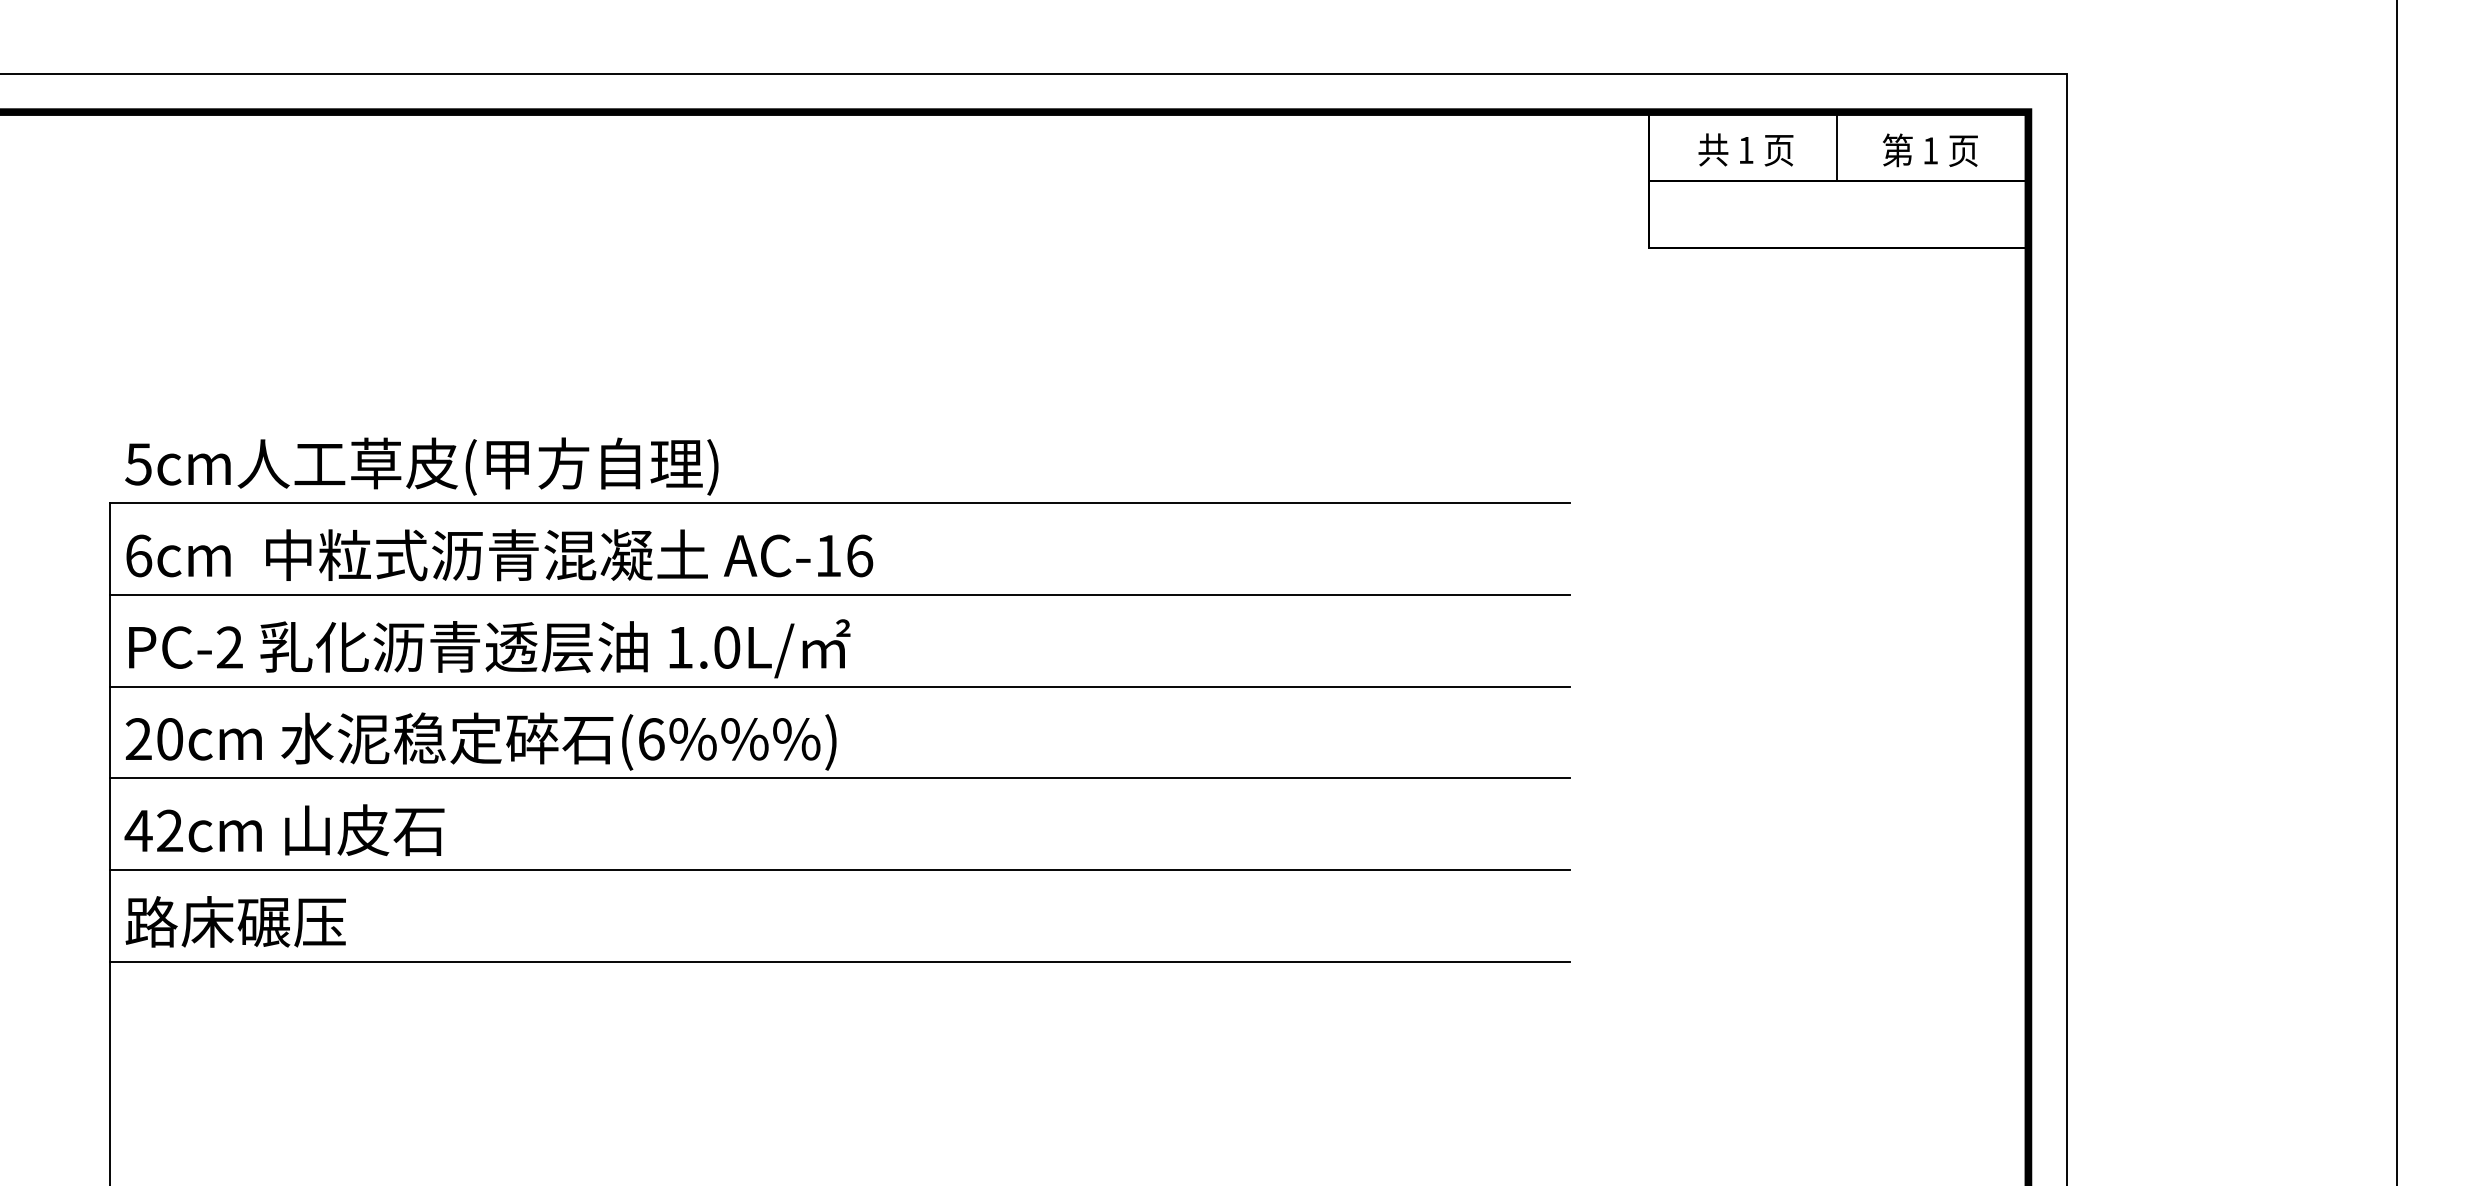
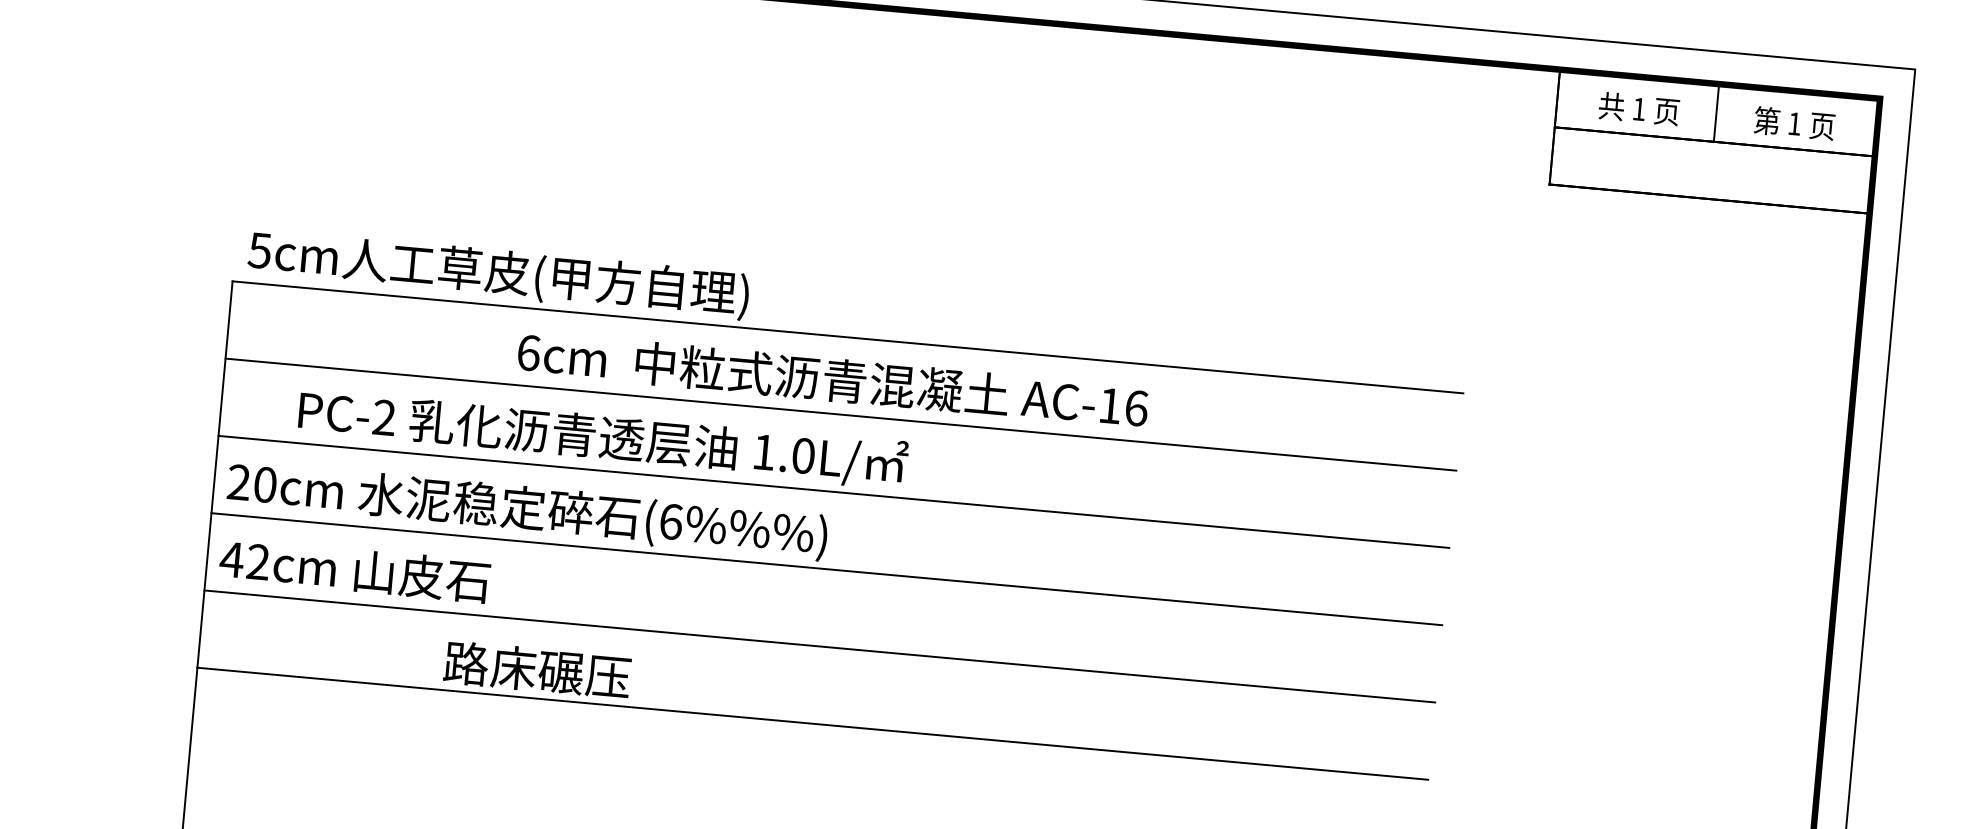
text: (499, 555) -> (832, 380), moved
text: (489, 648) -> (603, 438), moved
text: (235, 921) -> (537, 669), moved

